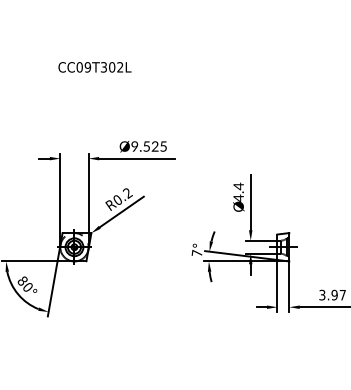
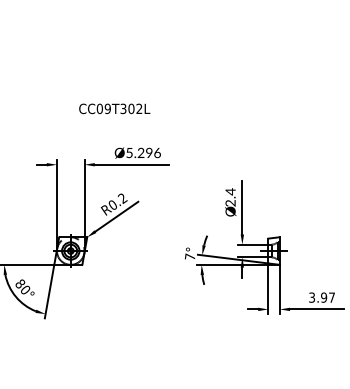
text: (94, 66) -> (114, 108), moved
text: (149, 147) -> (143, 153), Ø9.525 -> Ø5.296
text: (238, 197) -> (230, 202), 4.4 -> 2.4

